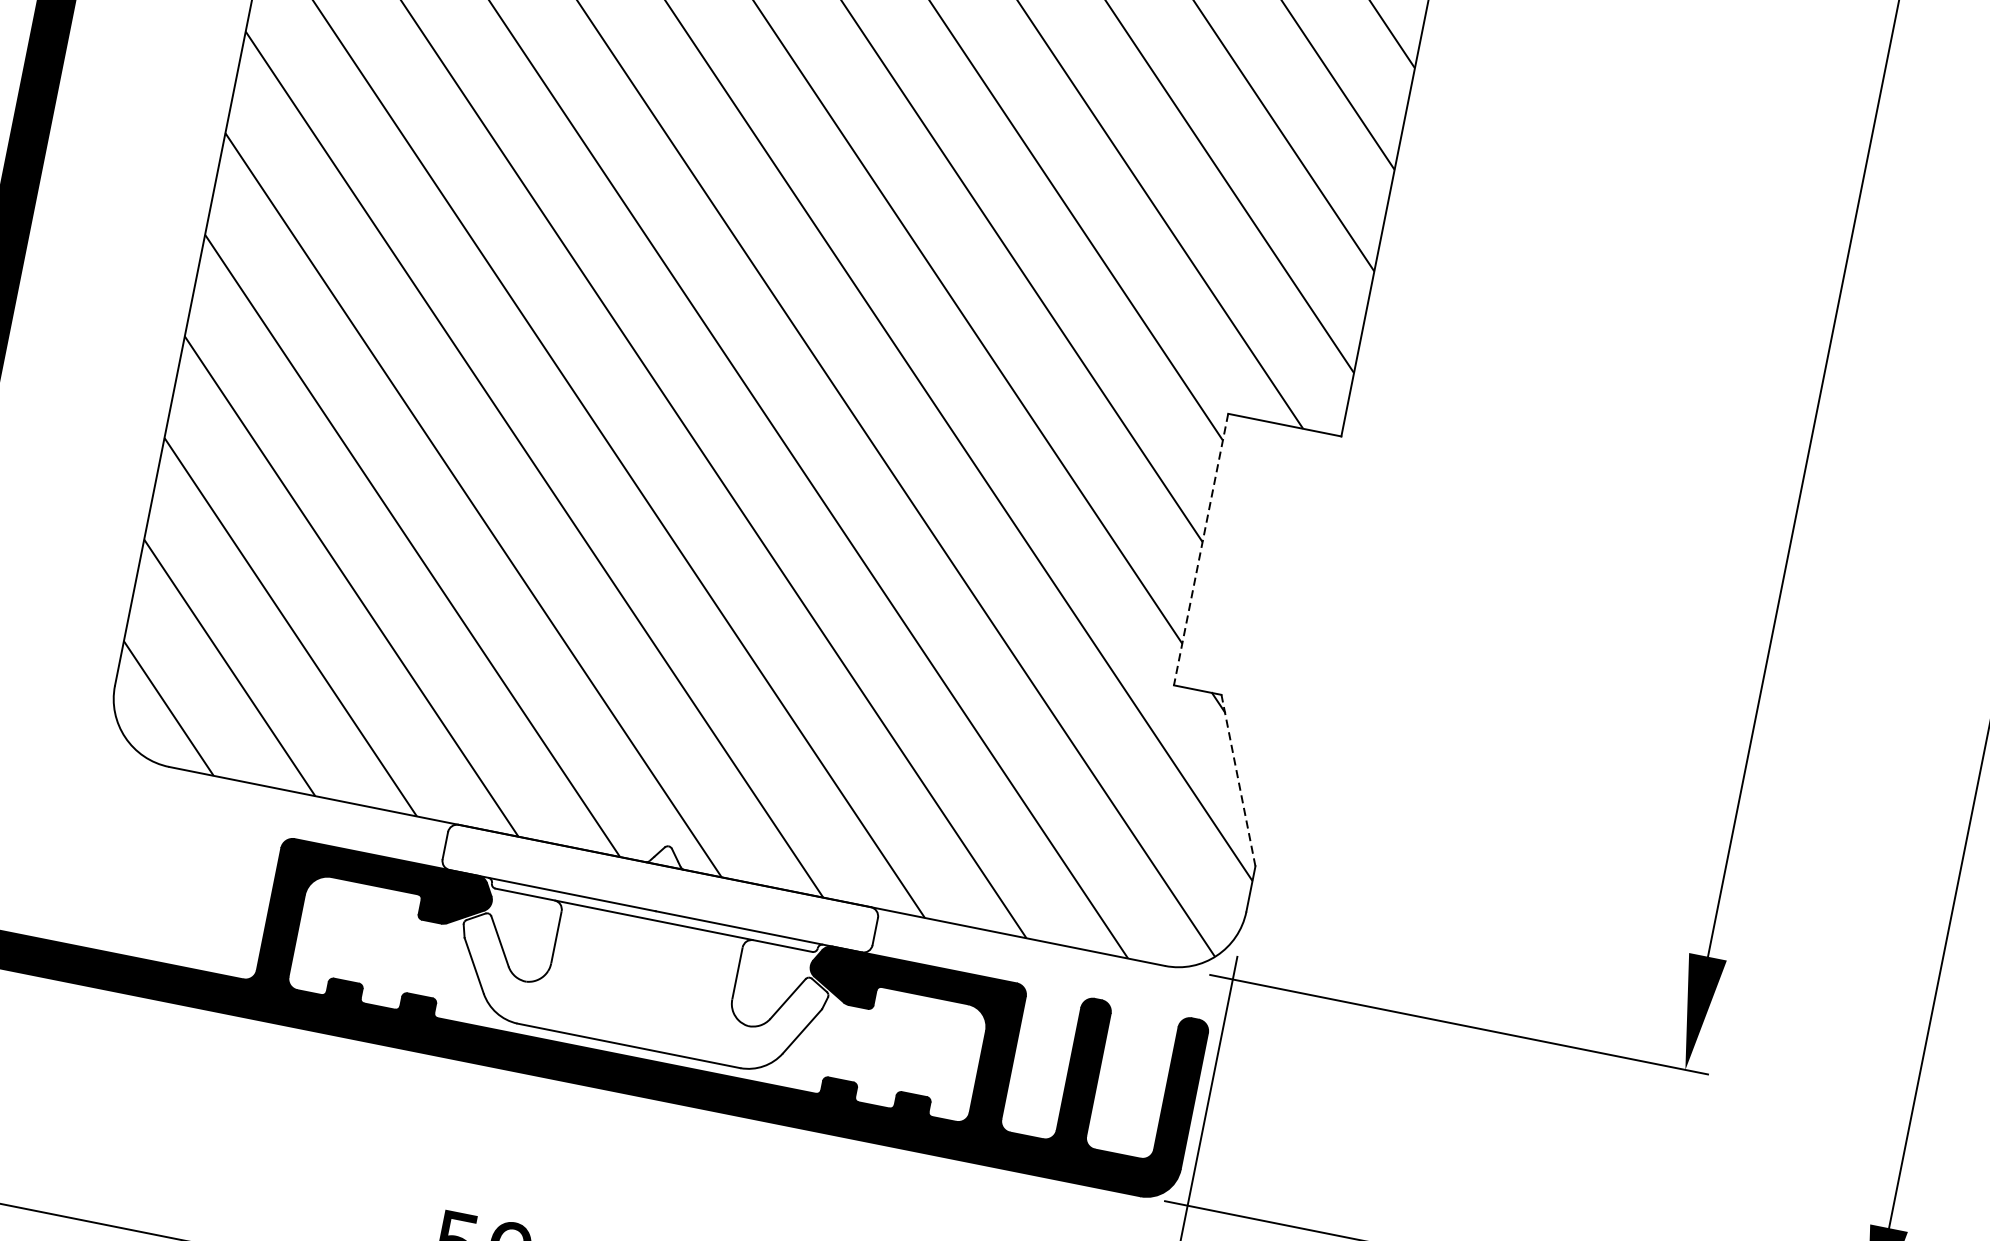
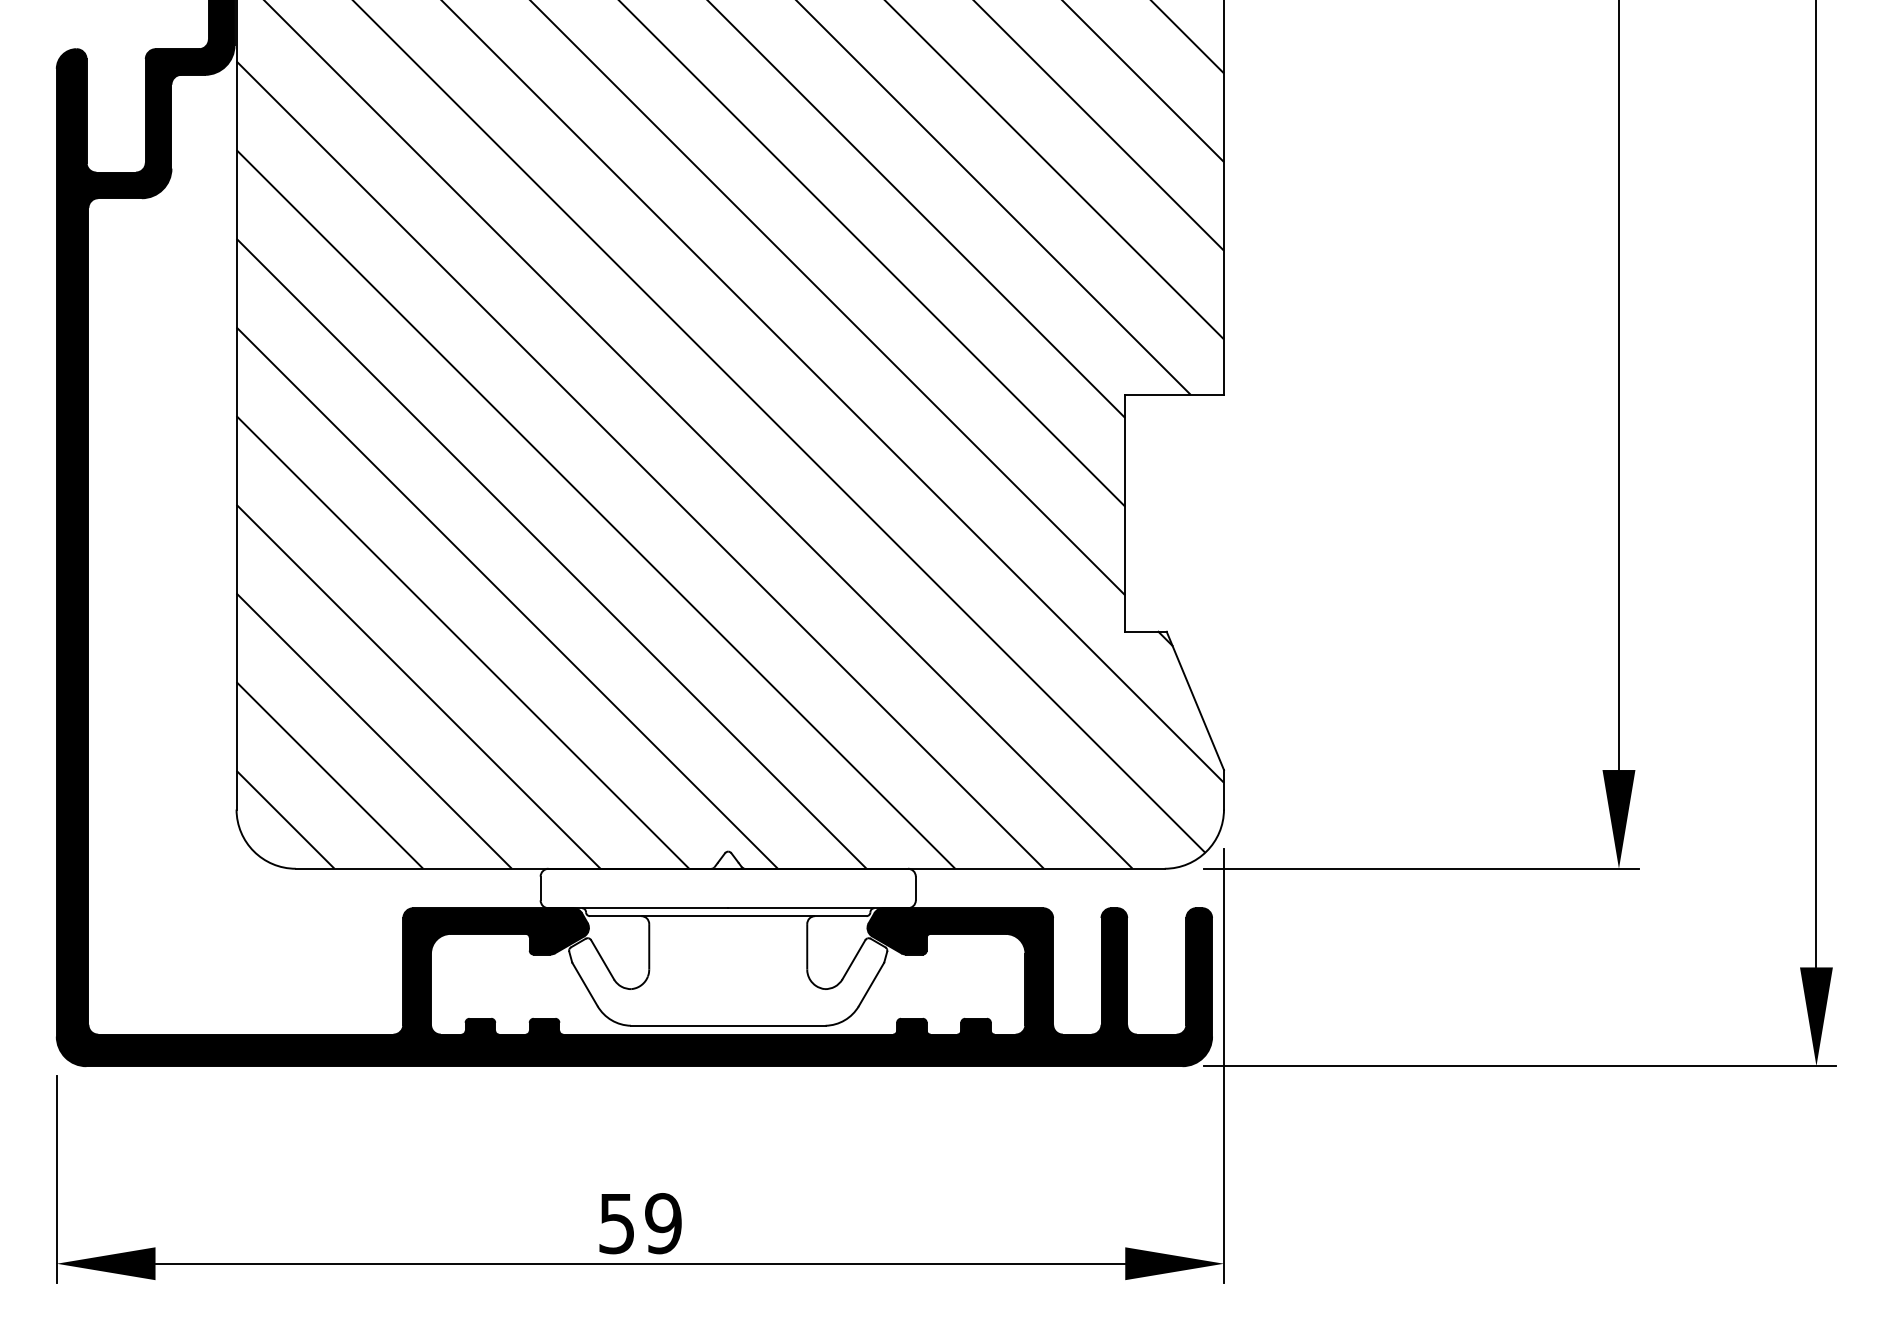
line: (1201, 549) -> (1125, 513), dashed -> solid
line: (1238, 780) -> (1195, 700), dashed -> solid

